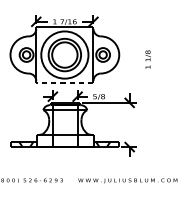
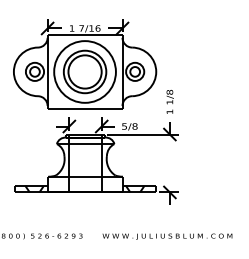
text: (147, 59) -> (169, 101), moved
line: (64, 83) -> (84, 109), dashed -> solid

